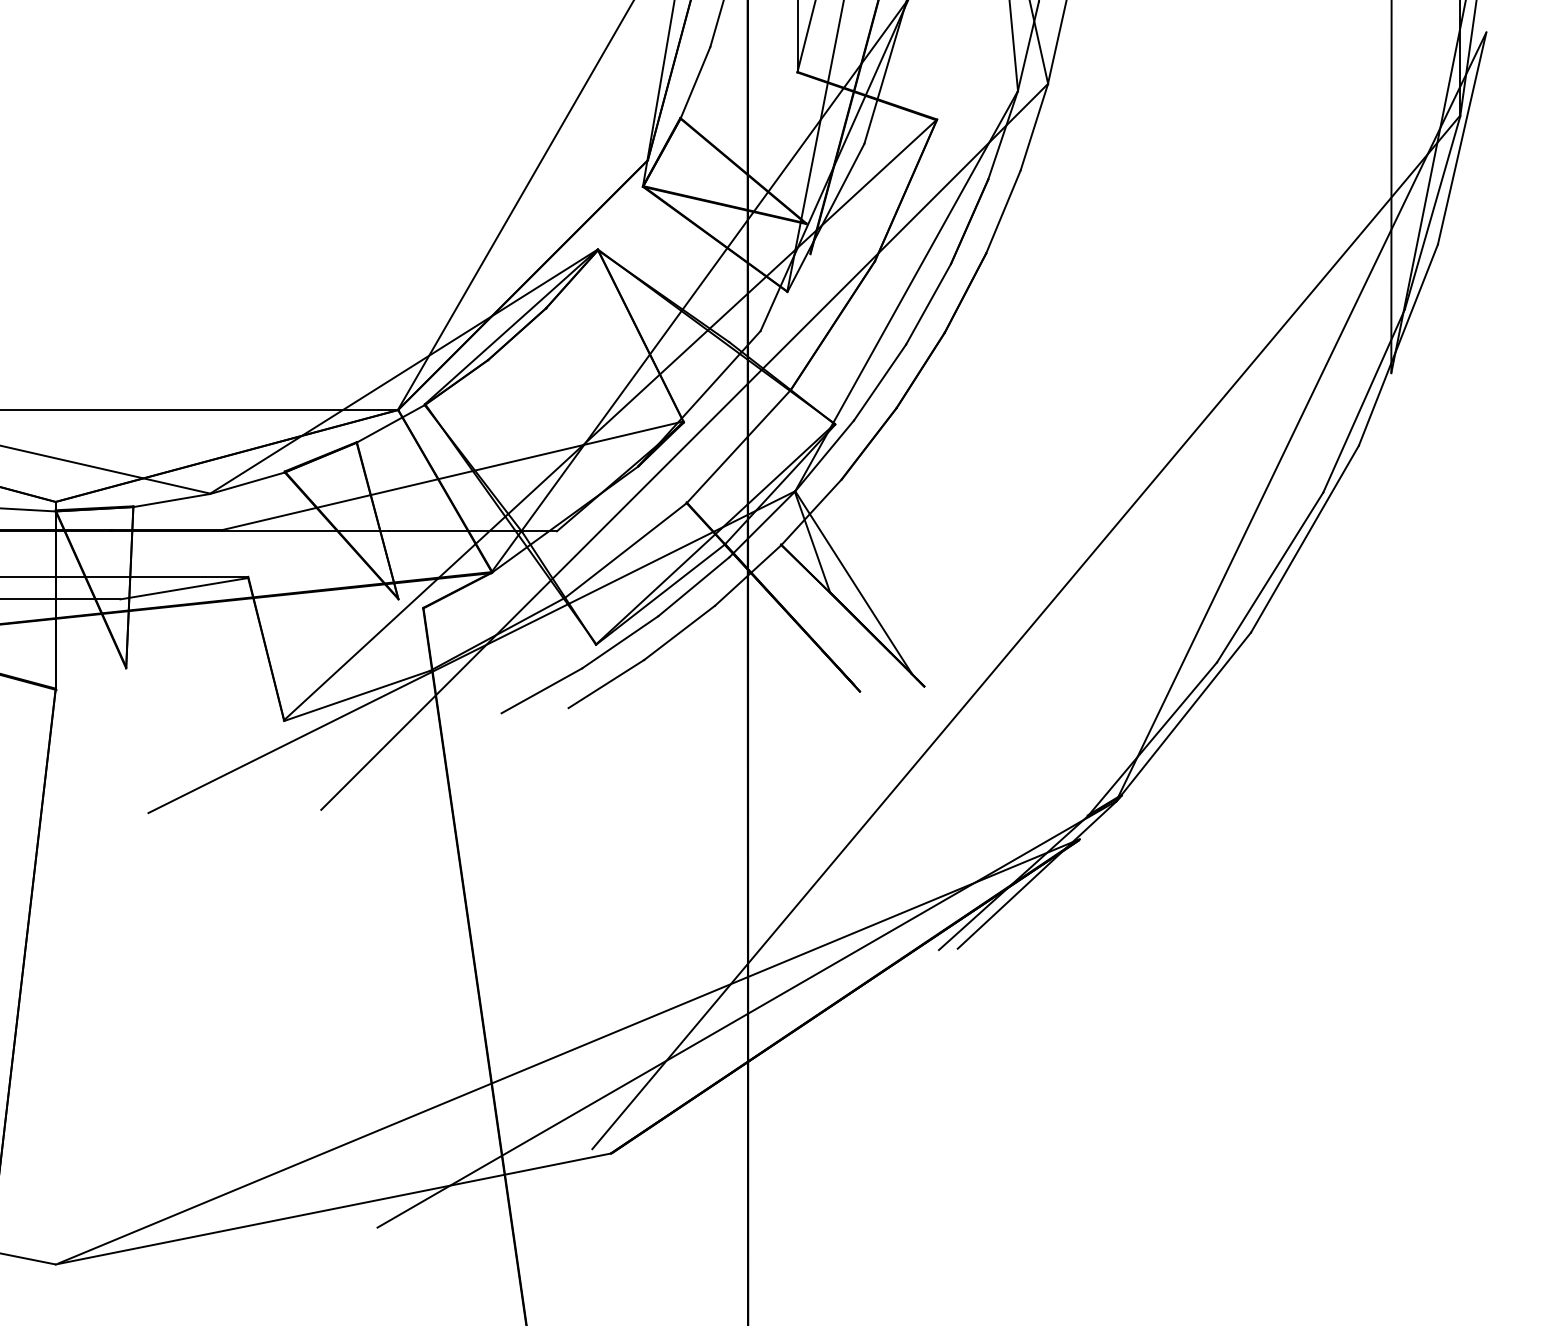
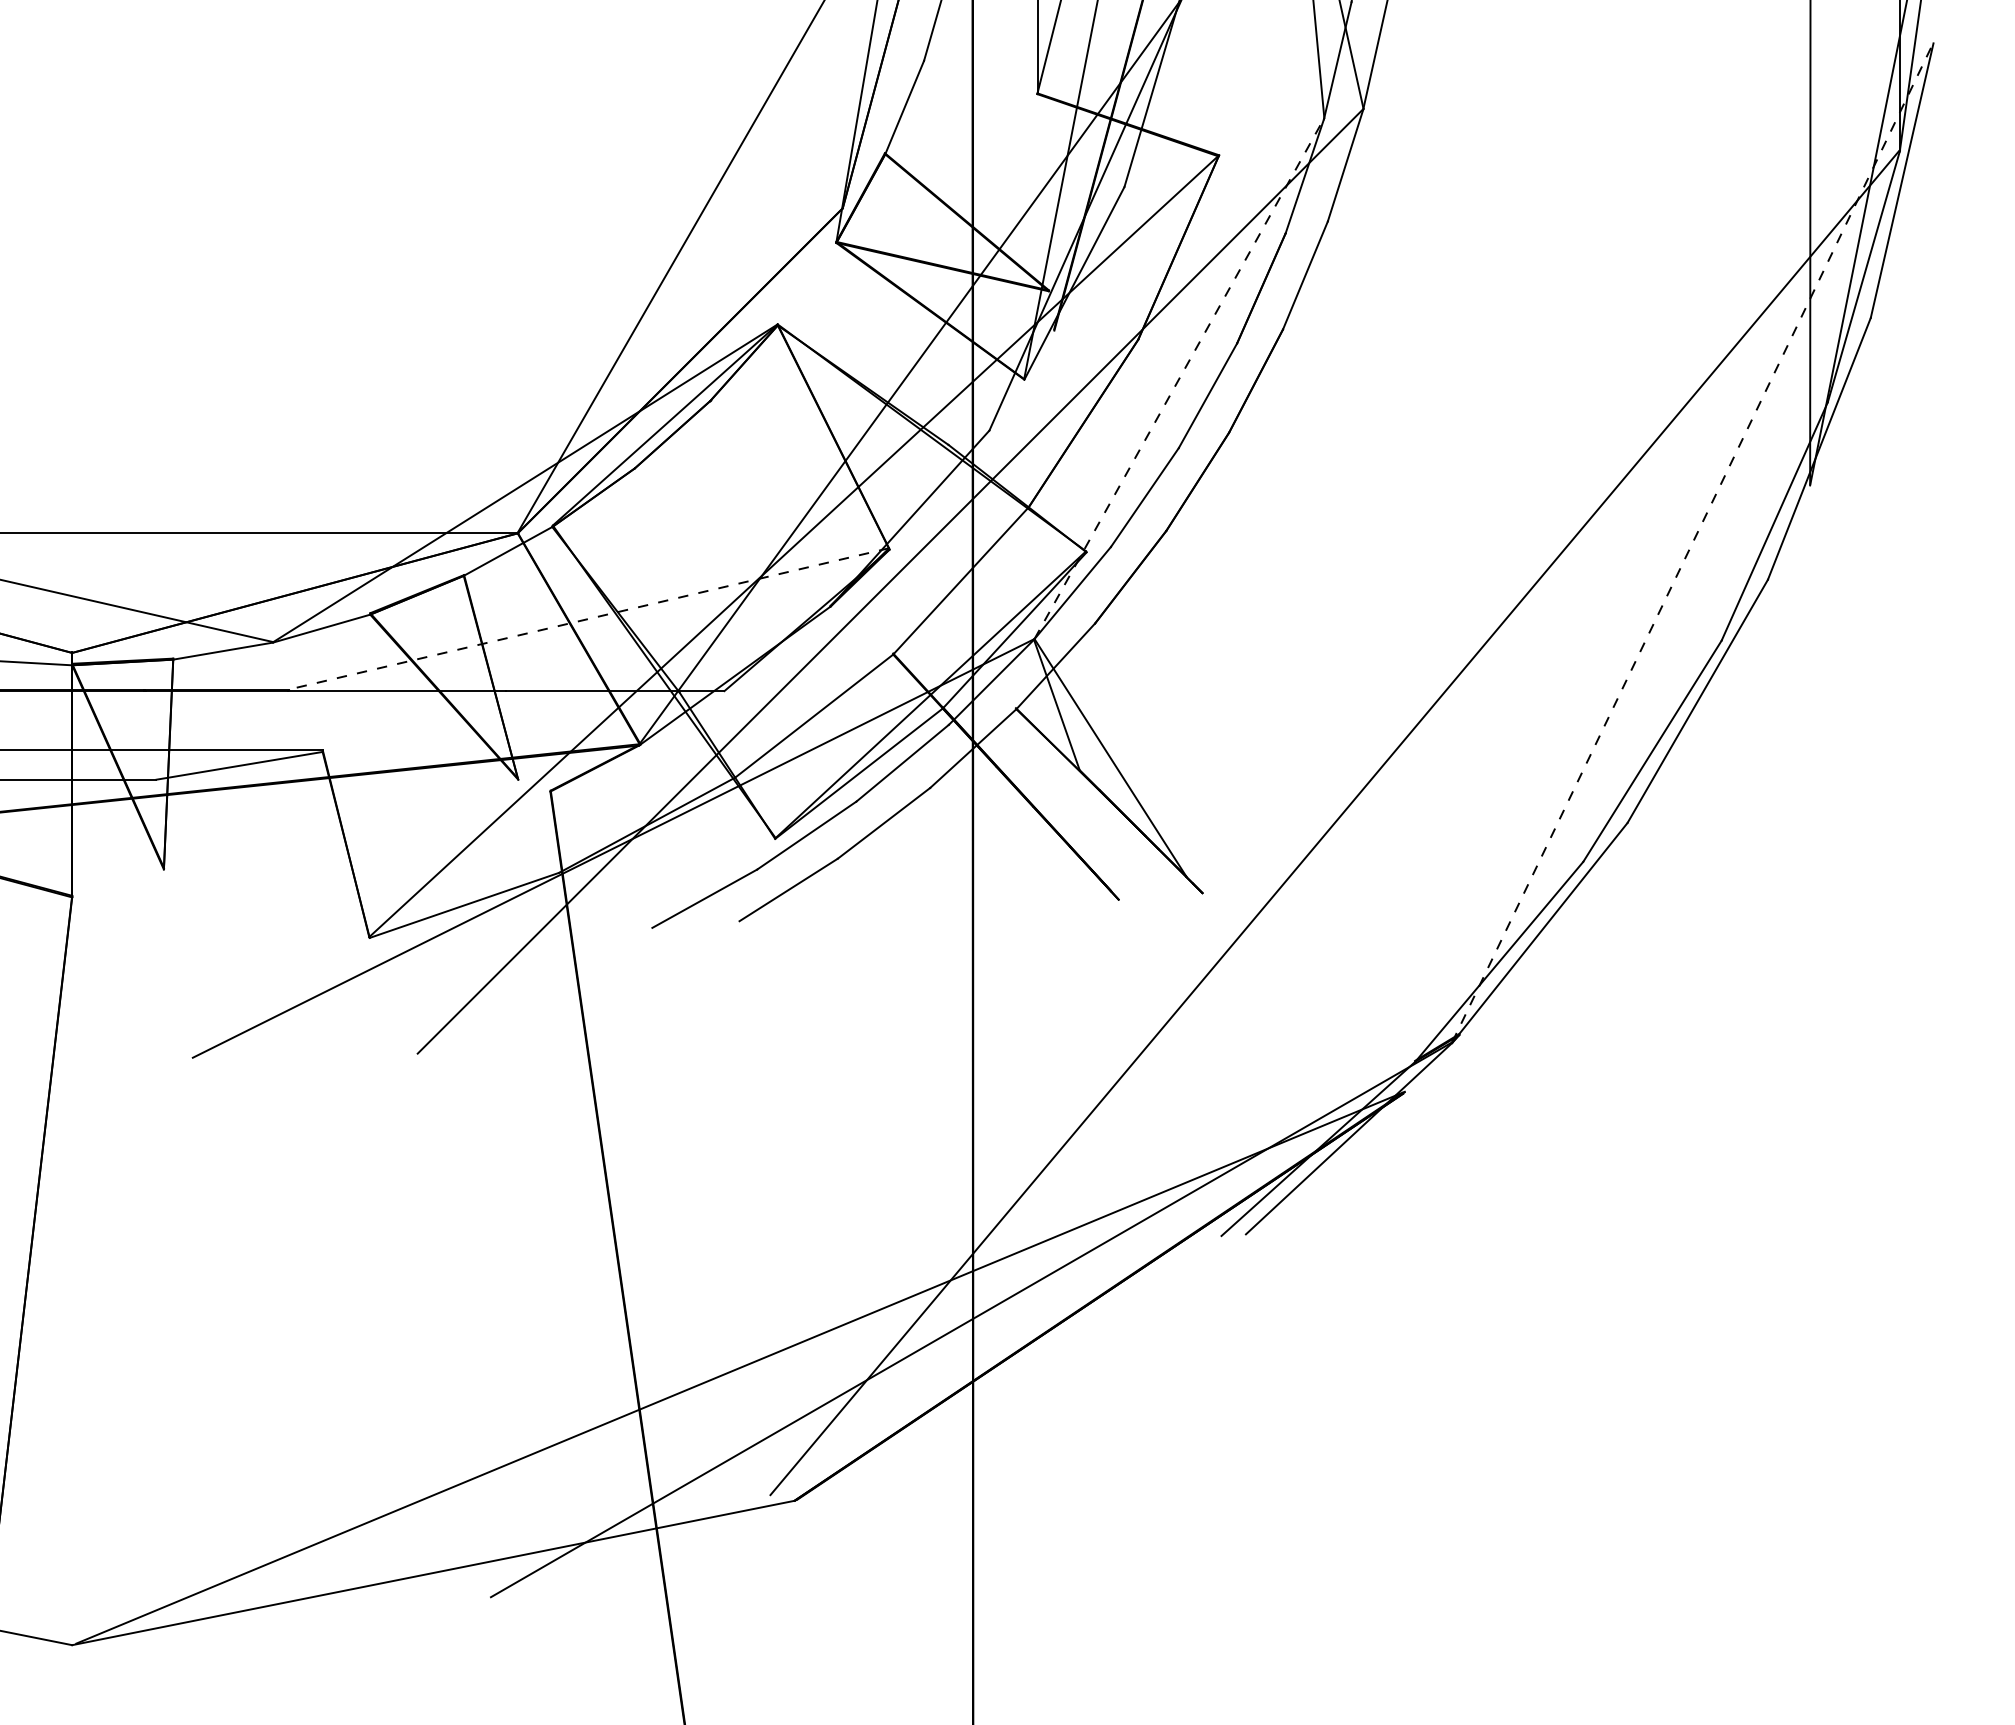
line: (906, 291) -> (1179, 378), solid -> dashed
line: (1301, 416) -> (1693, 541), solid -> dashed
line: (452, 476) -> (588, 619), solid -> dashed

